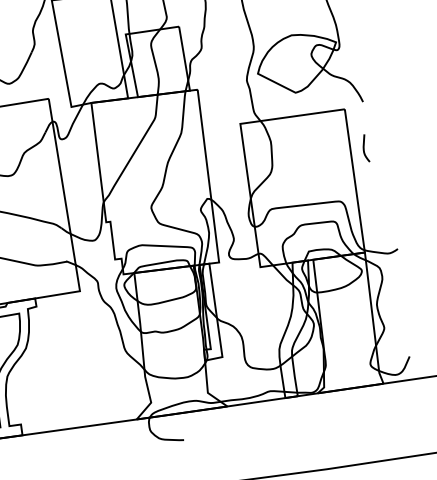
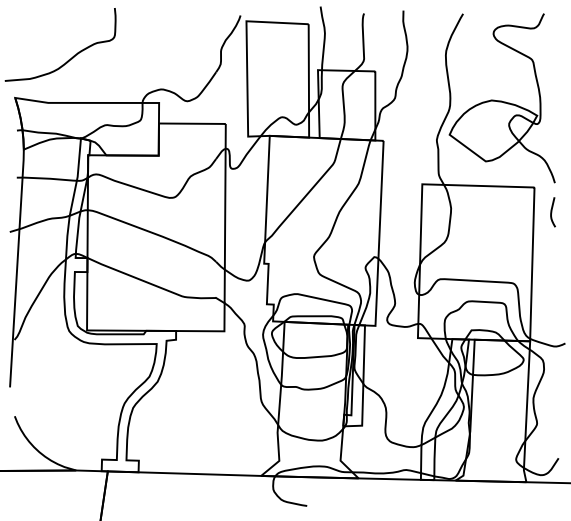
curve: (364, 148) -> (552, 212), moved

